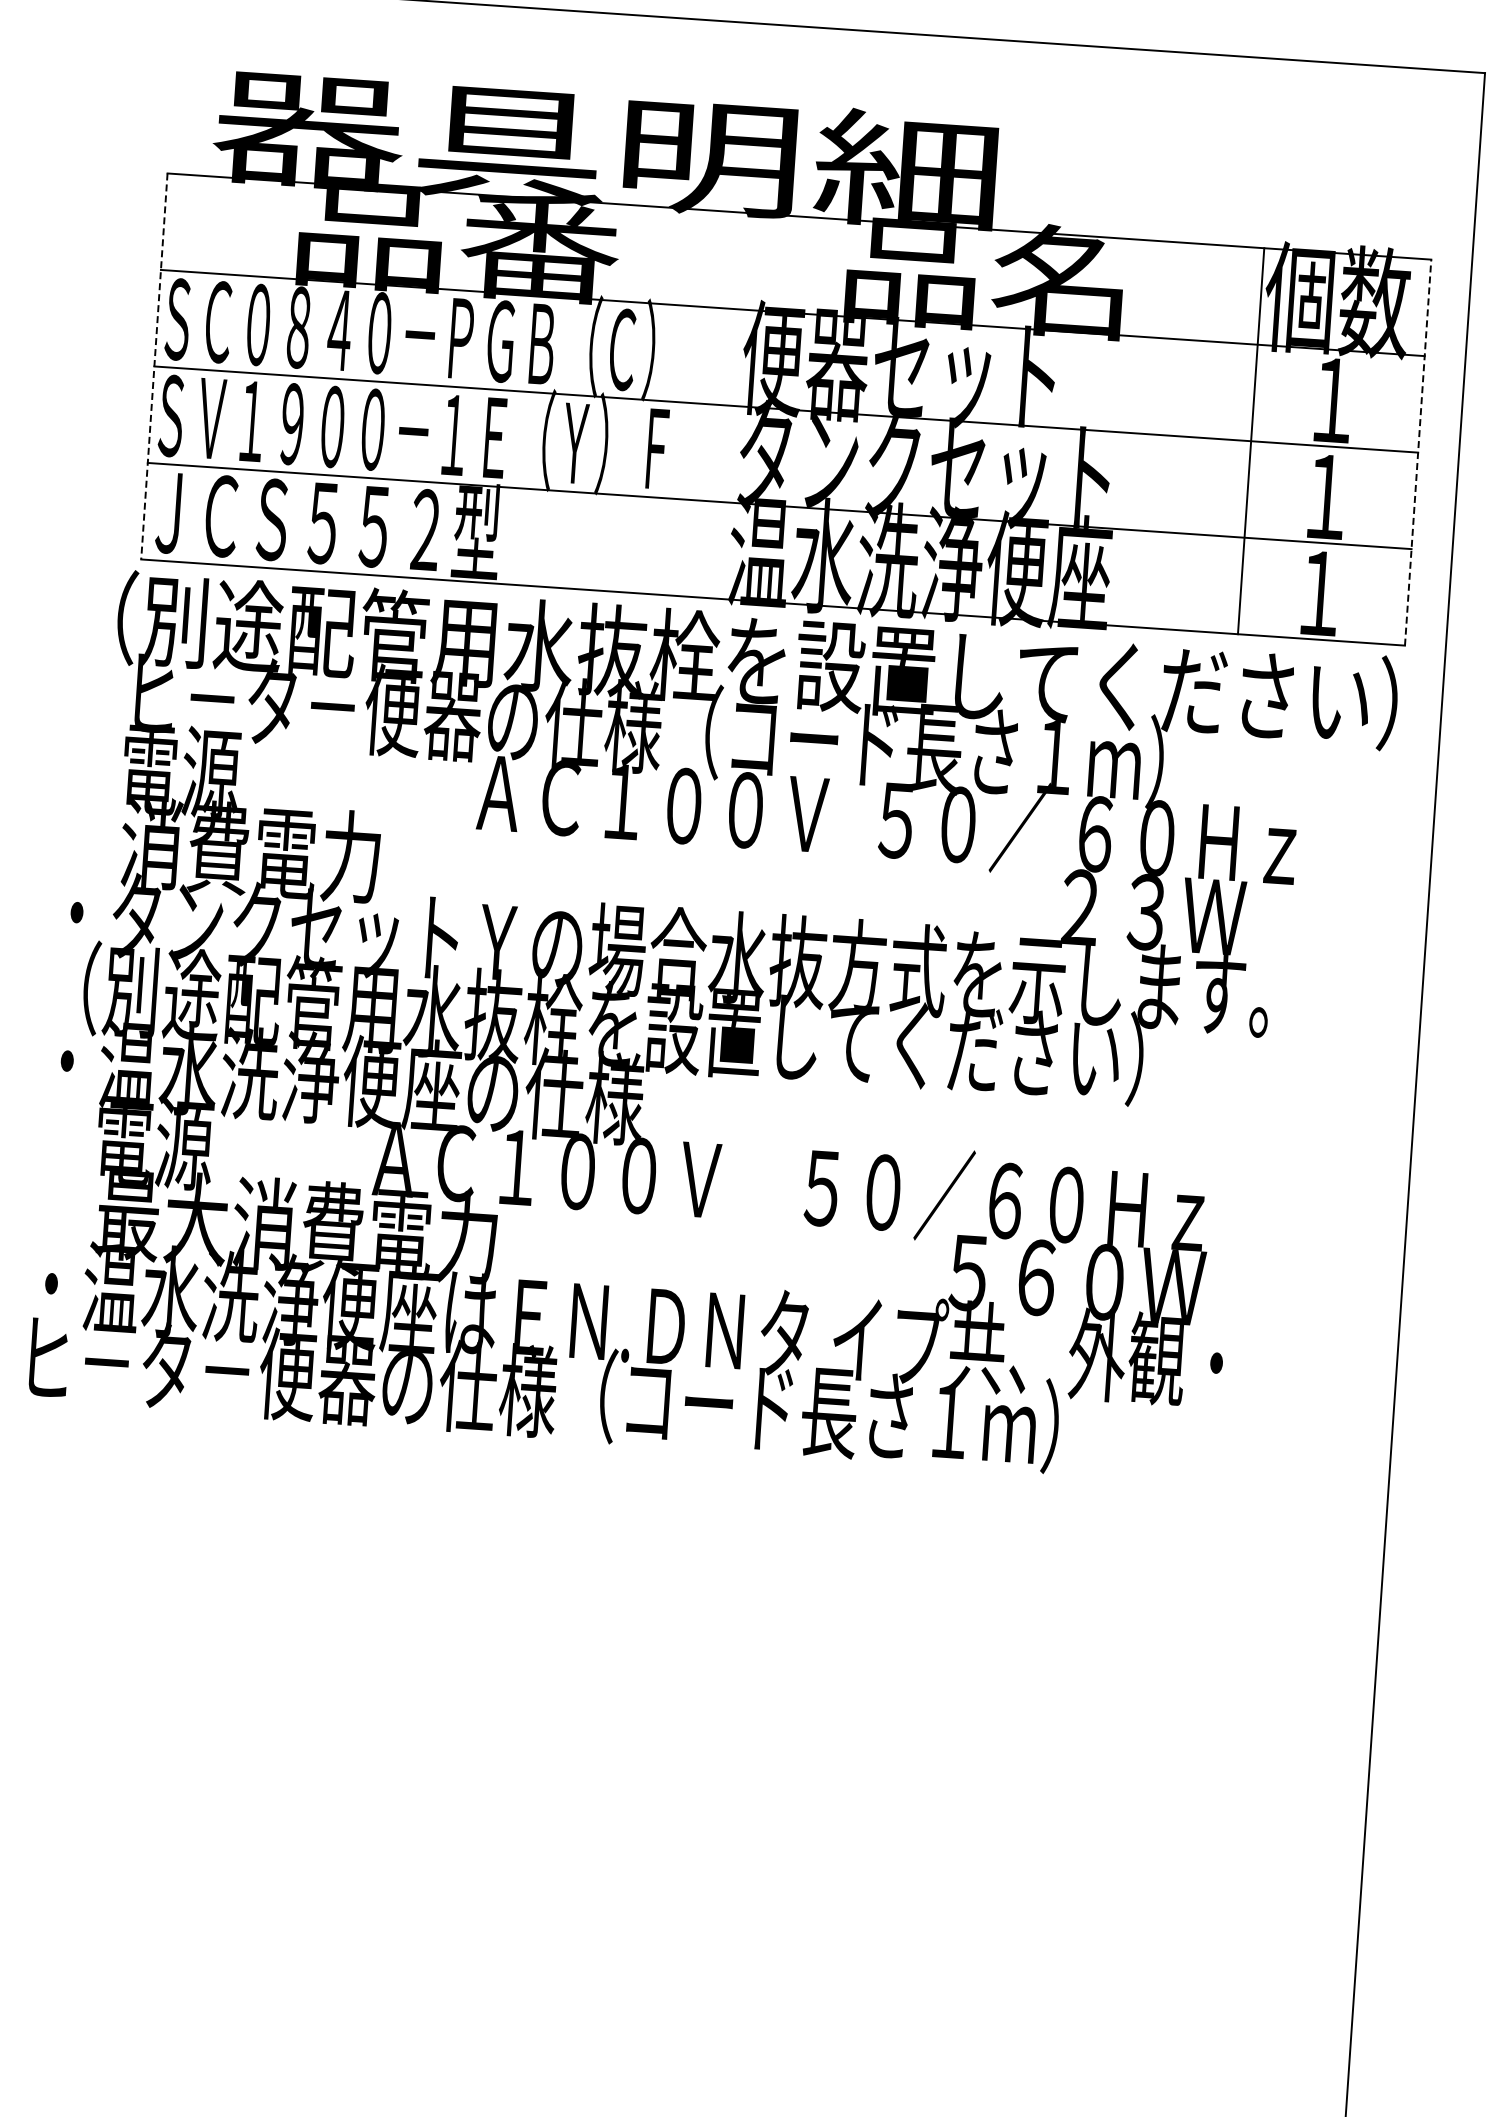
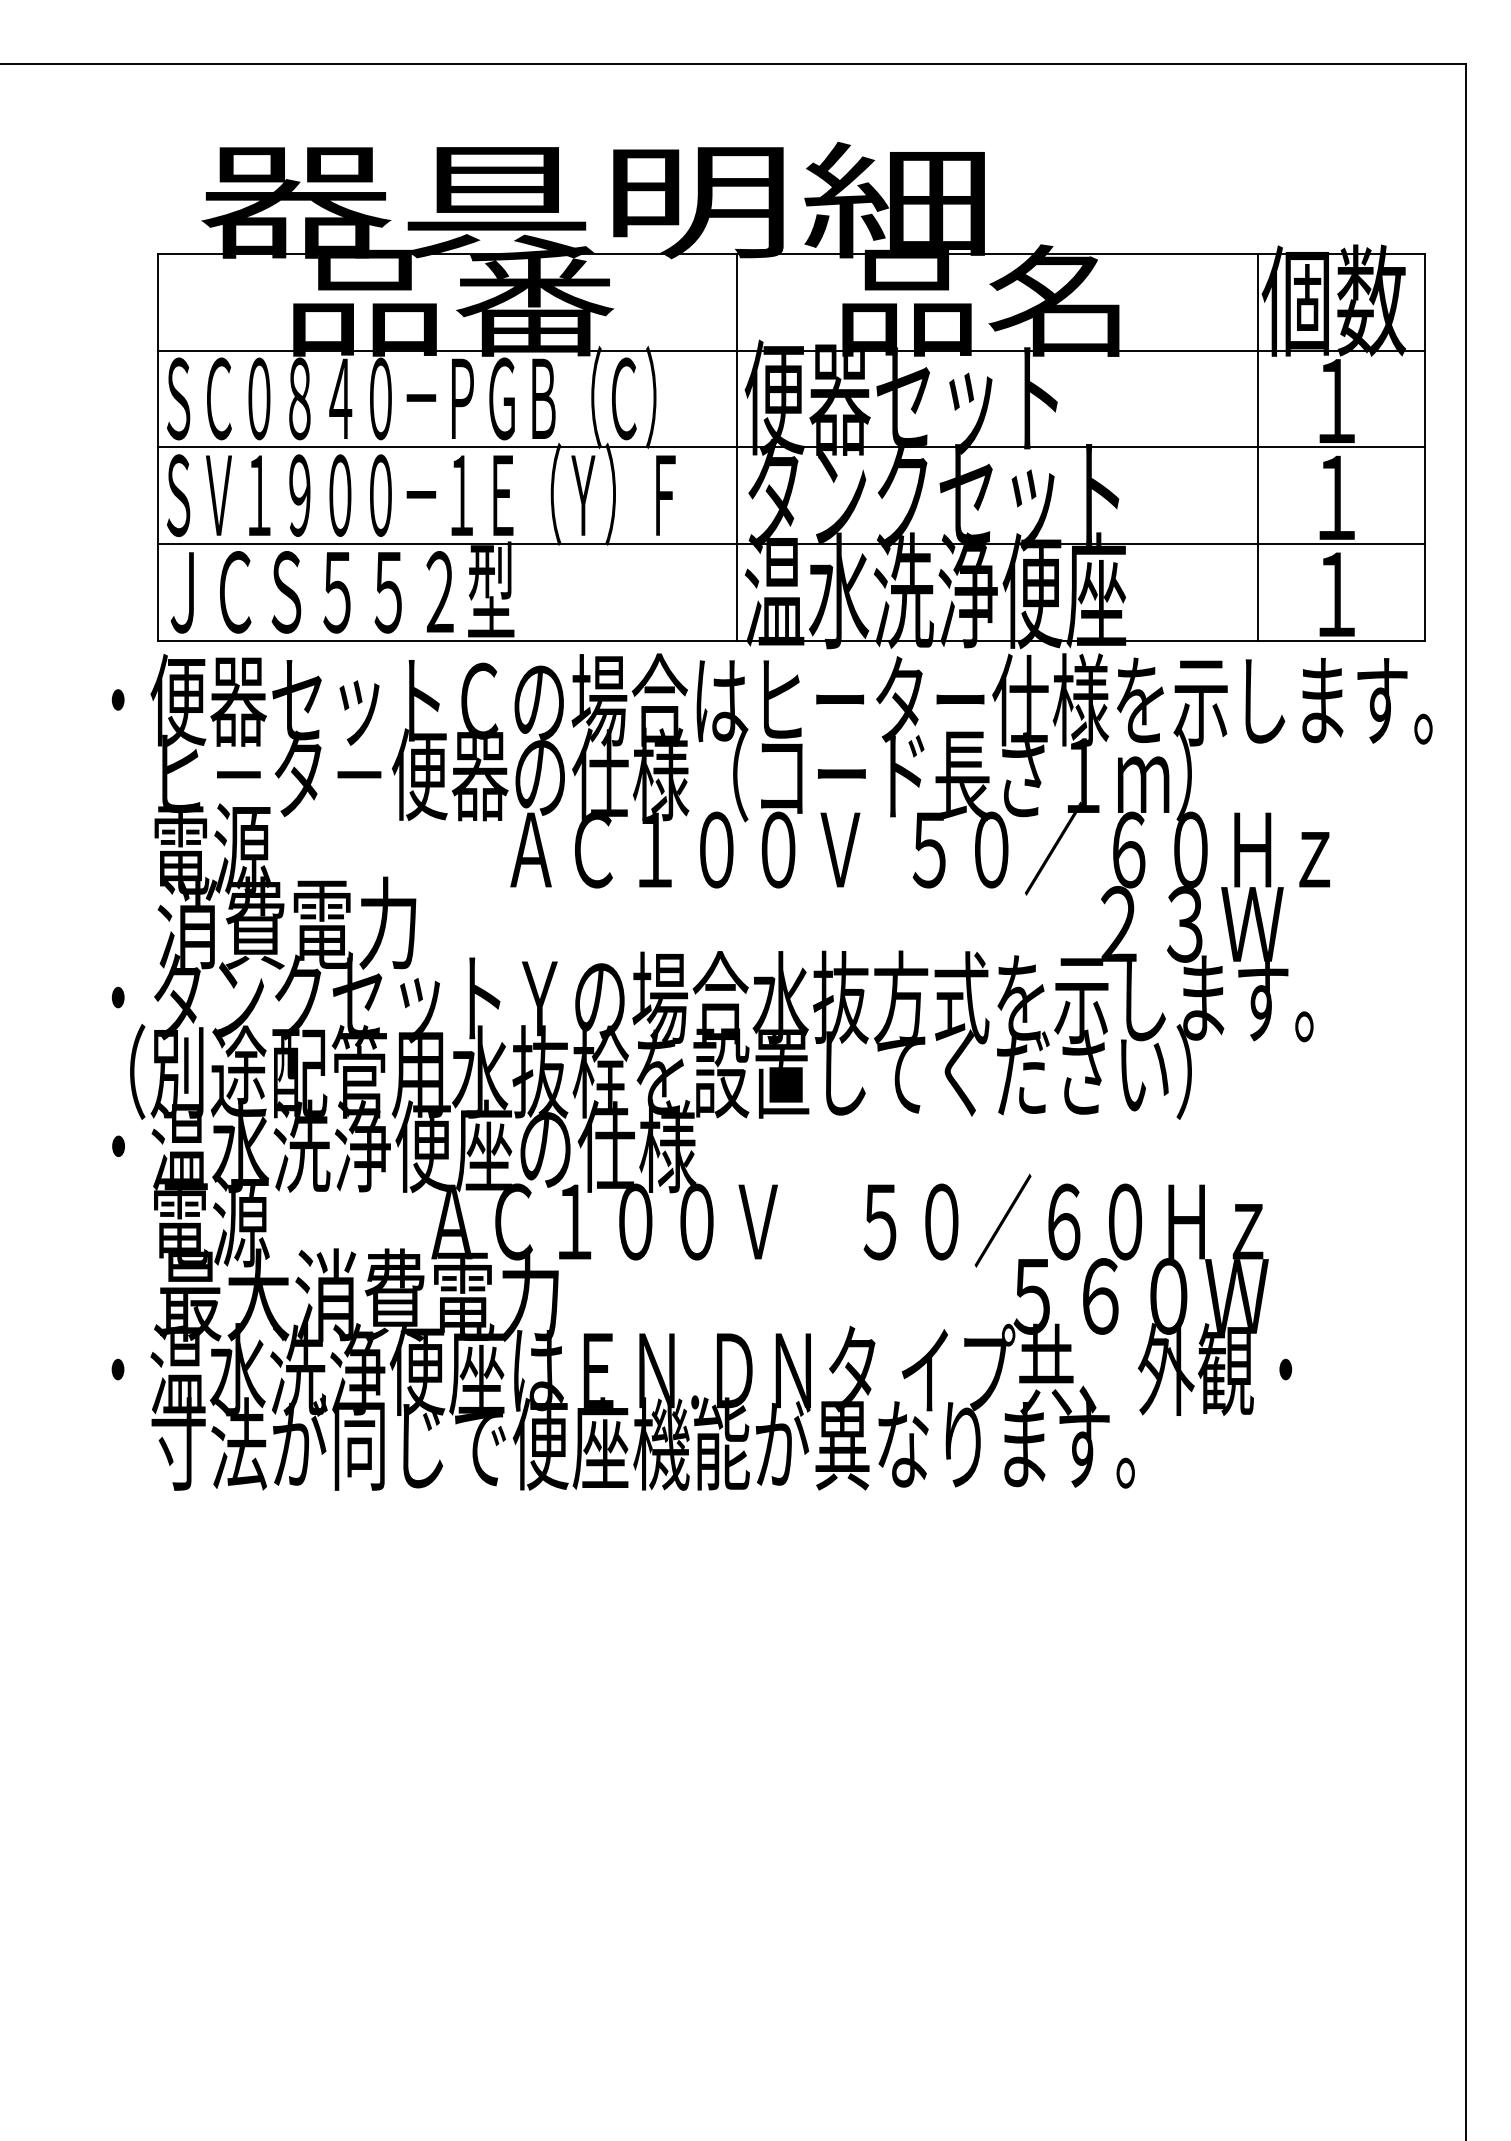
line: (154, 366) -> (158, 447), dashed -> solid
line: (731, 404) -> (736, 446), added
line: (1417, 451) -> (1424, 446), dashed -> solid
text: (749, 659) -> (771, 699), （別途配管用水抜栓を設置してください） -> ・便器セットＣの場合はヒーター仕様を示します。
text: (544, 1391) -> (617, 1443), ヒ－タ－便器の仕様（コード長さ１ｍ） -> 寸法が同じで便座機能が異なります。

